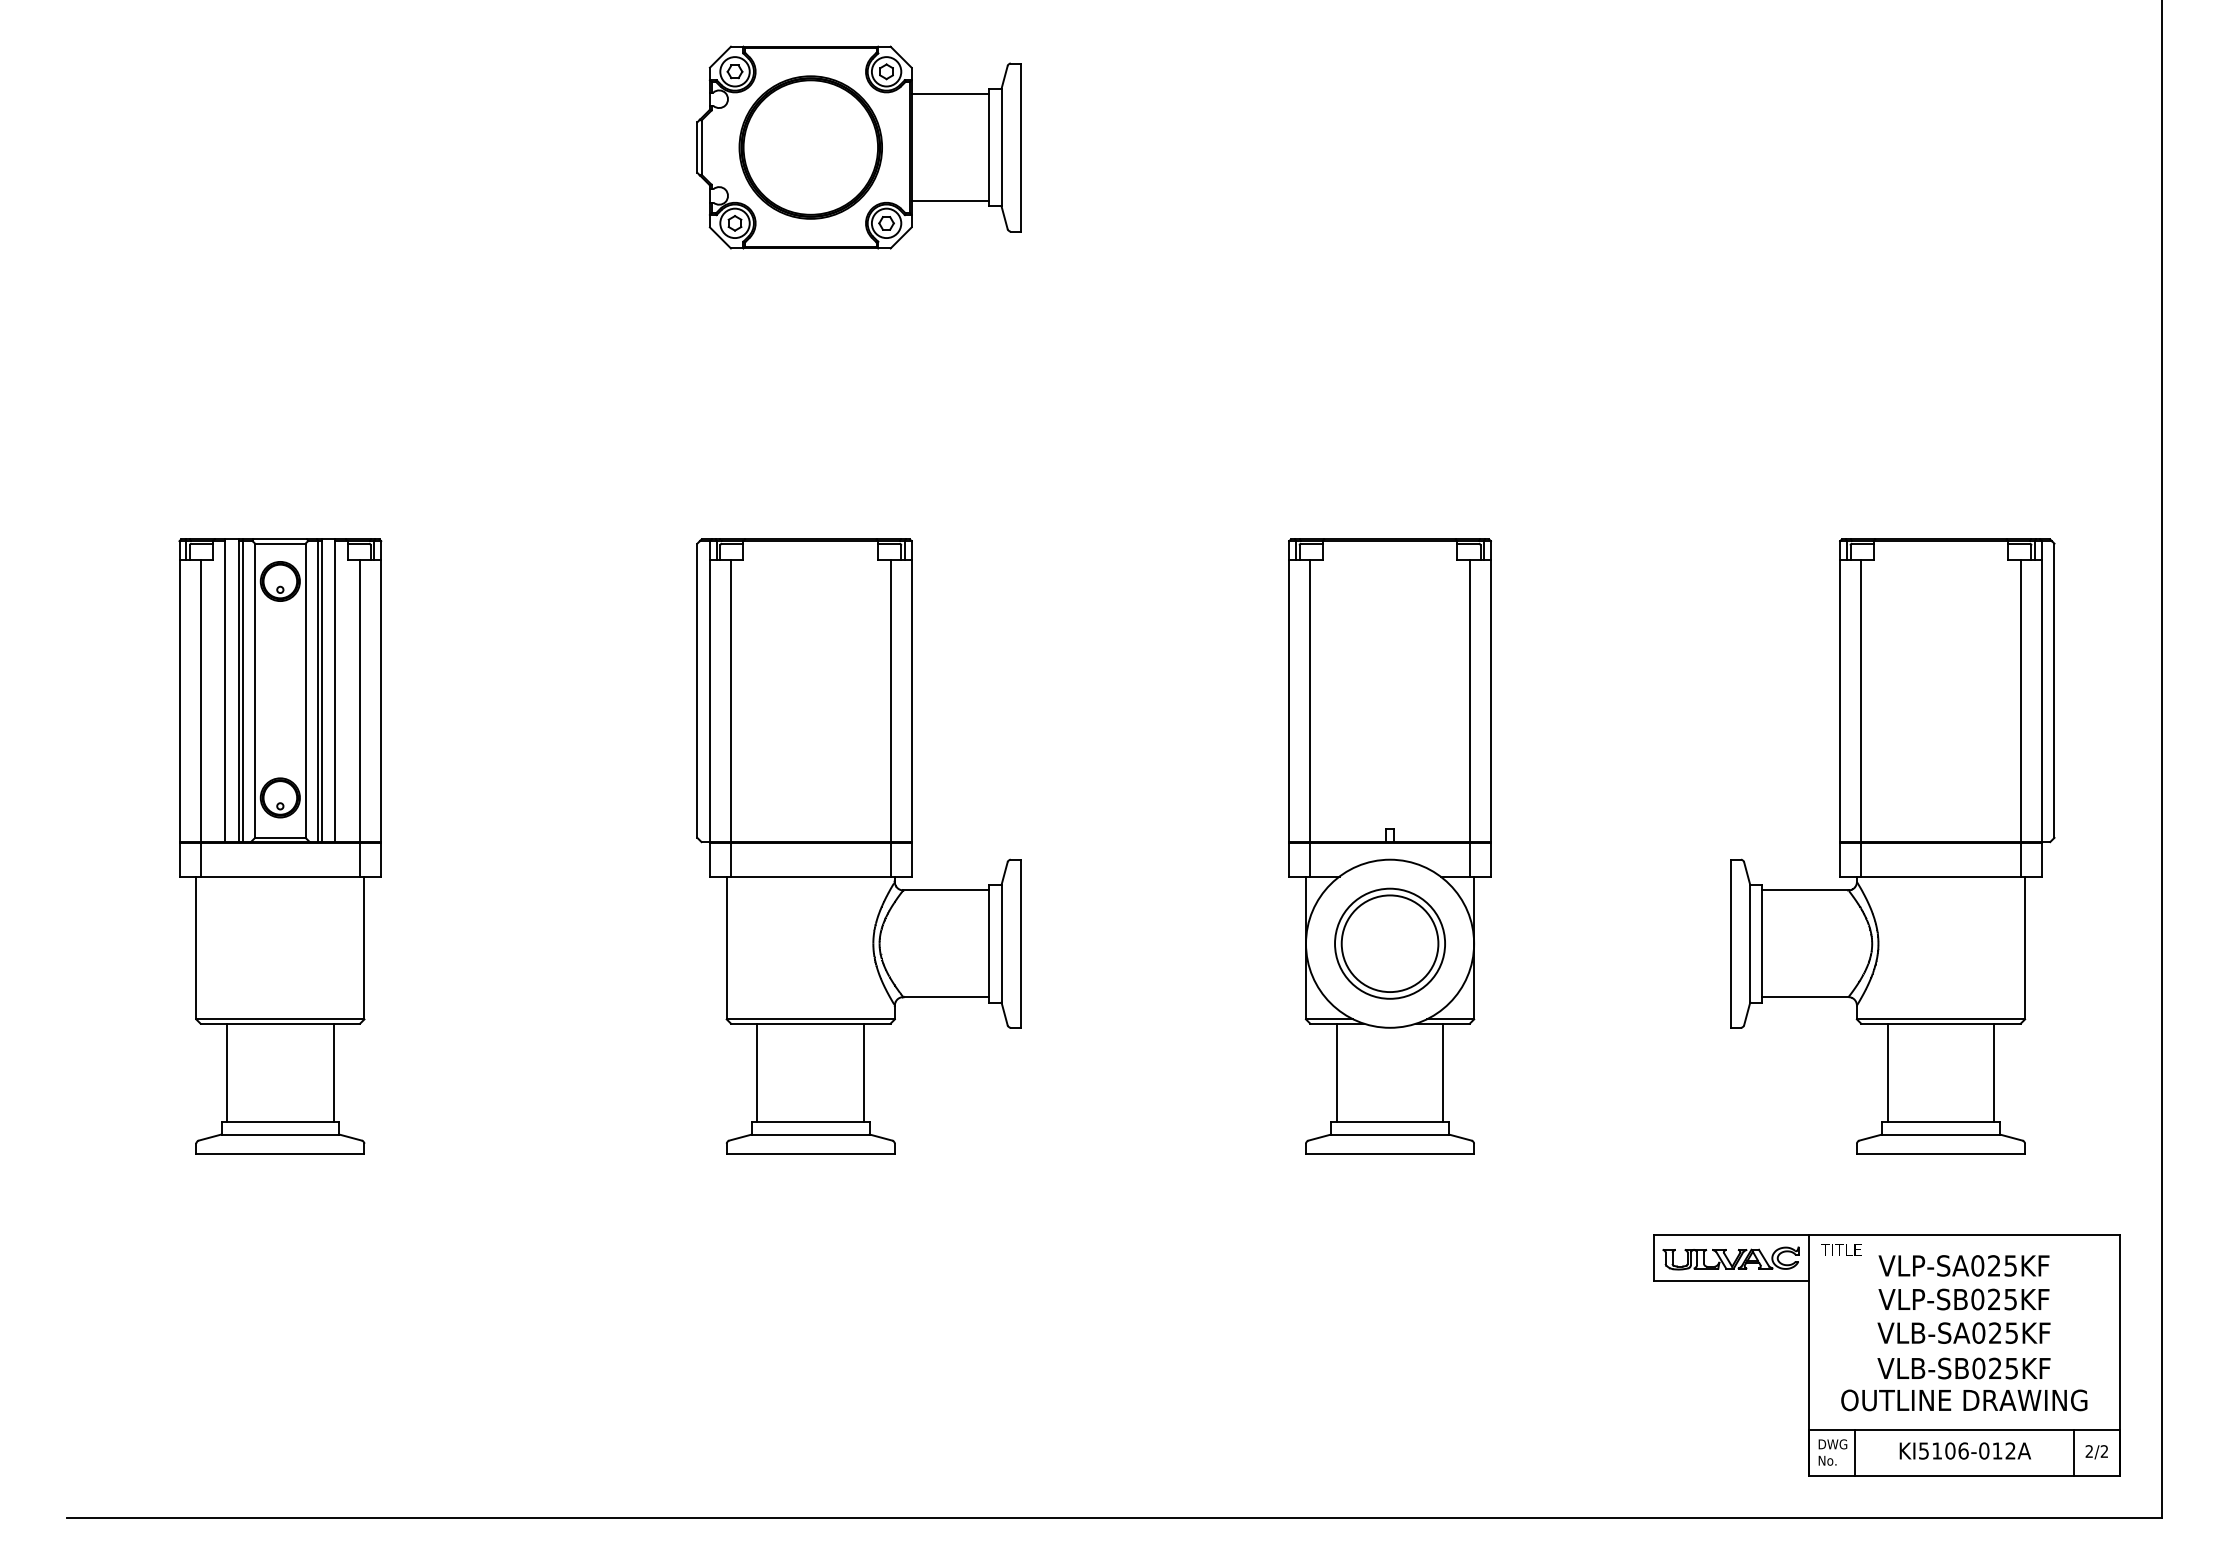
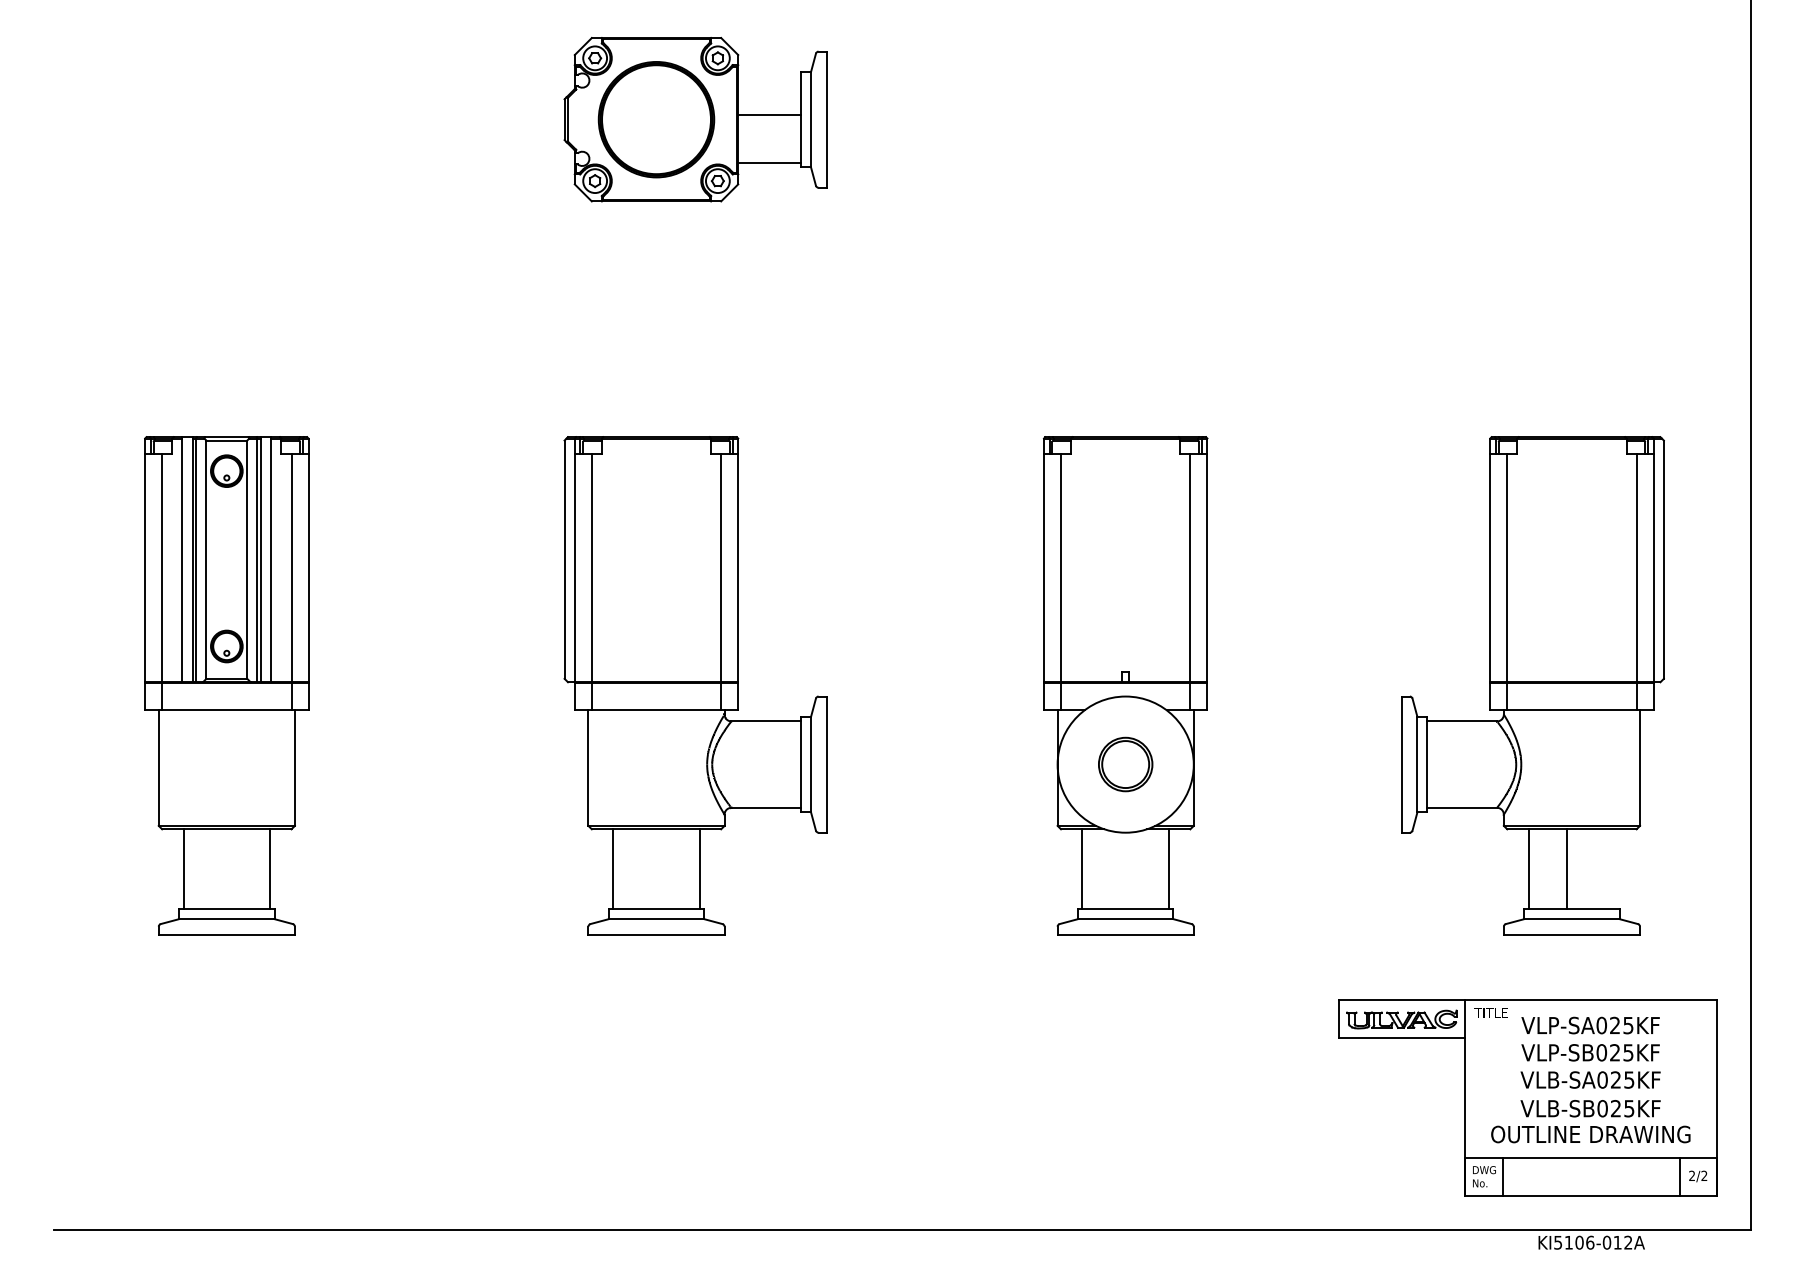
line: (950, 94) -> (769, 115), moved
part: (1389, 943) -> (1125, 764), size x0.6
line: (1994, 1072) -> (1566, 868), moved
text: (1965, 1450) -> (1591, 1242), moved

